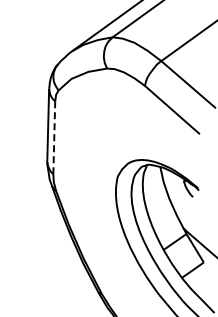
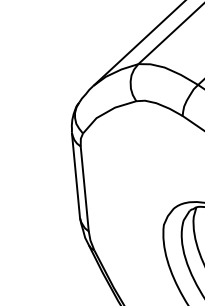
line: (54, 137) -> (84, 188), dashed -> solid

